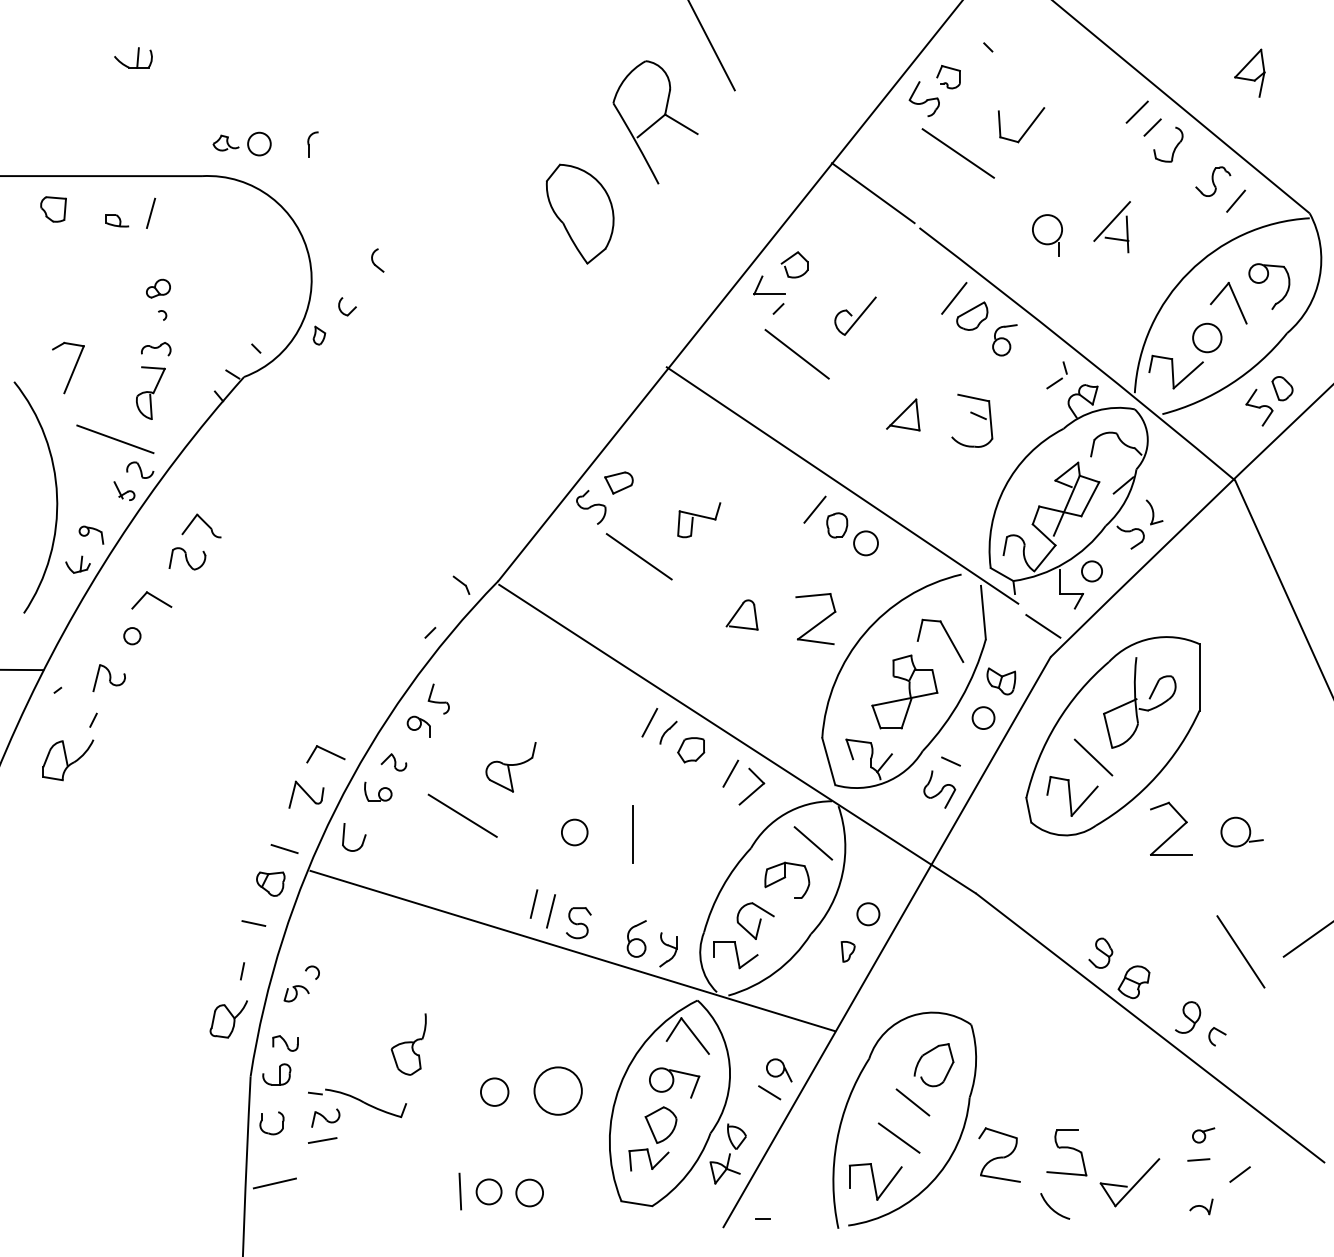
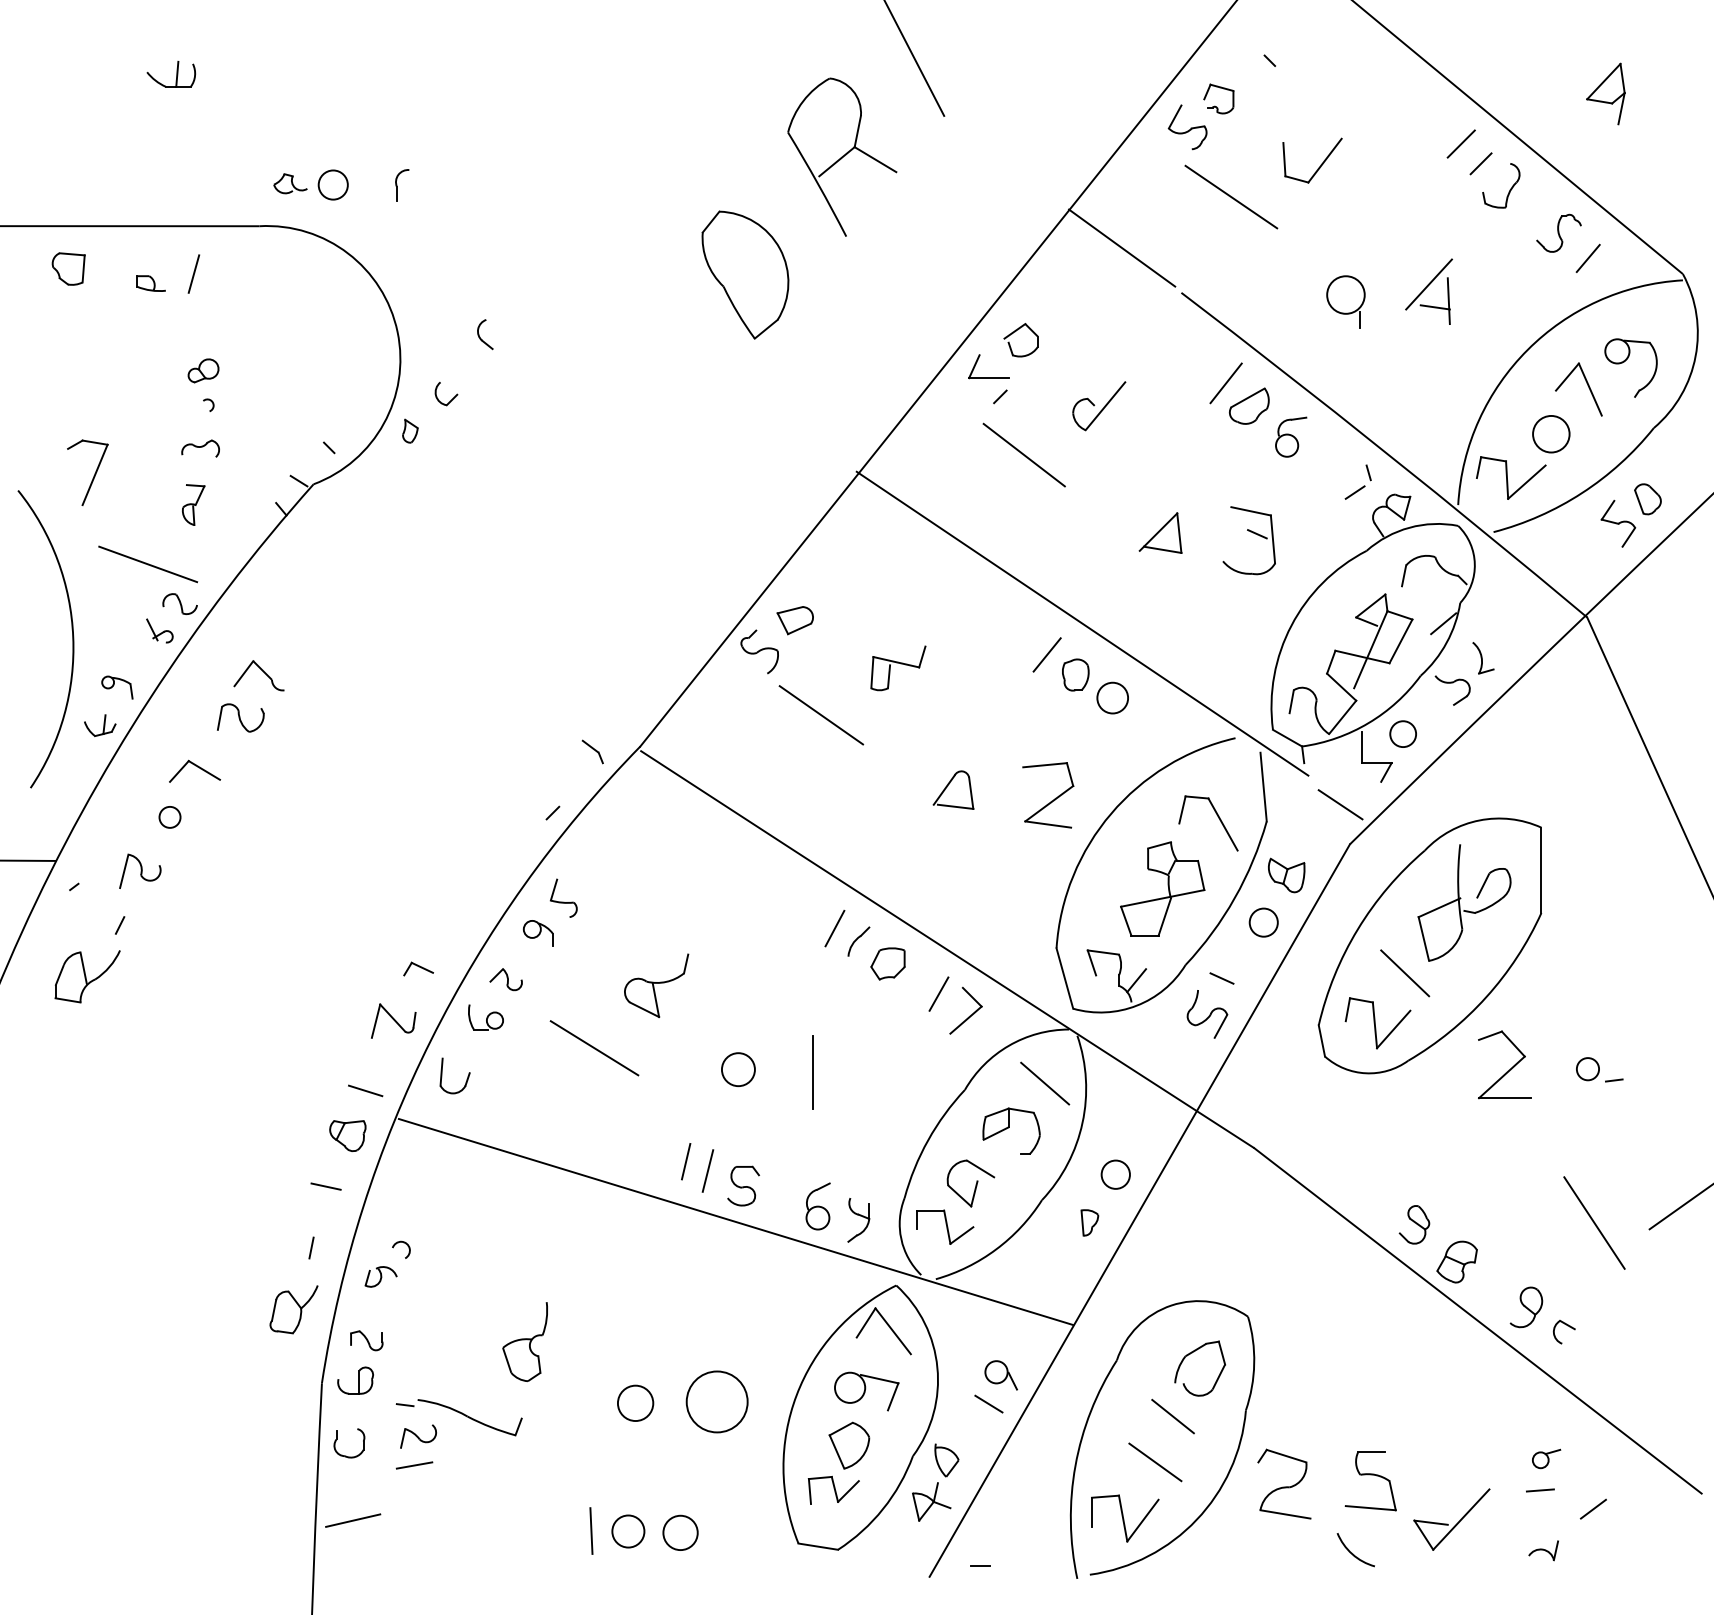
part: (150, 392) -> (193, 504), size x0.6
part: (325, 753) -> (418, 968), size x0.6
circle: (1235, 831) -> (1587, 1068), size x0.6

